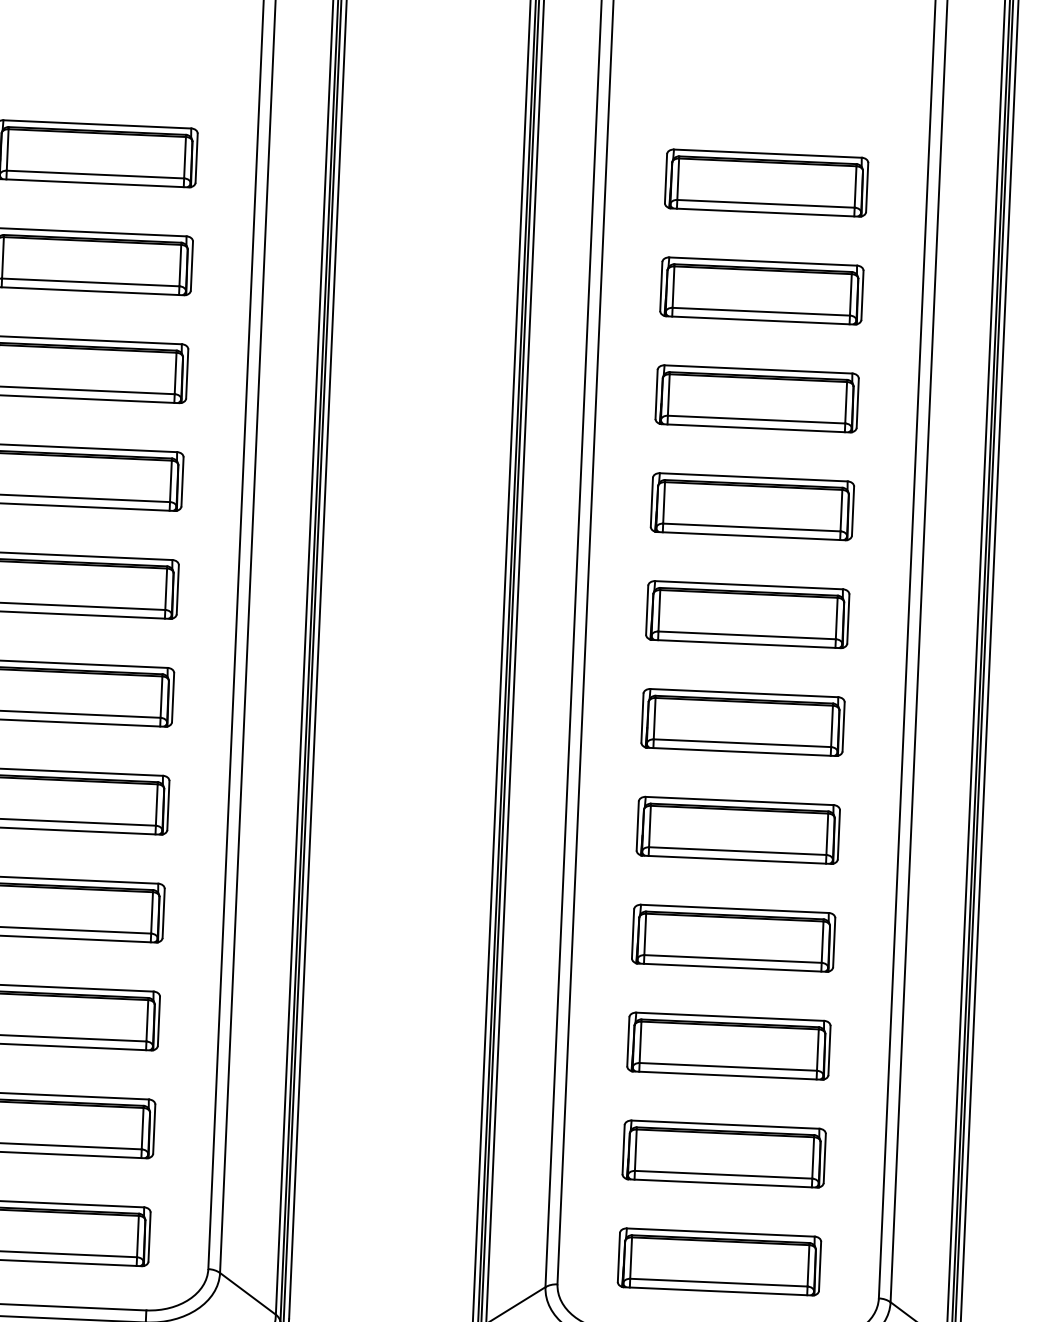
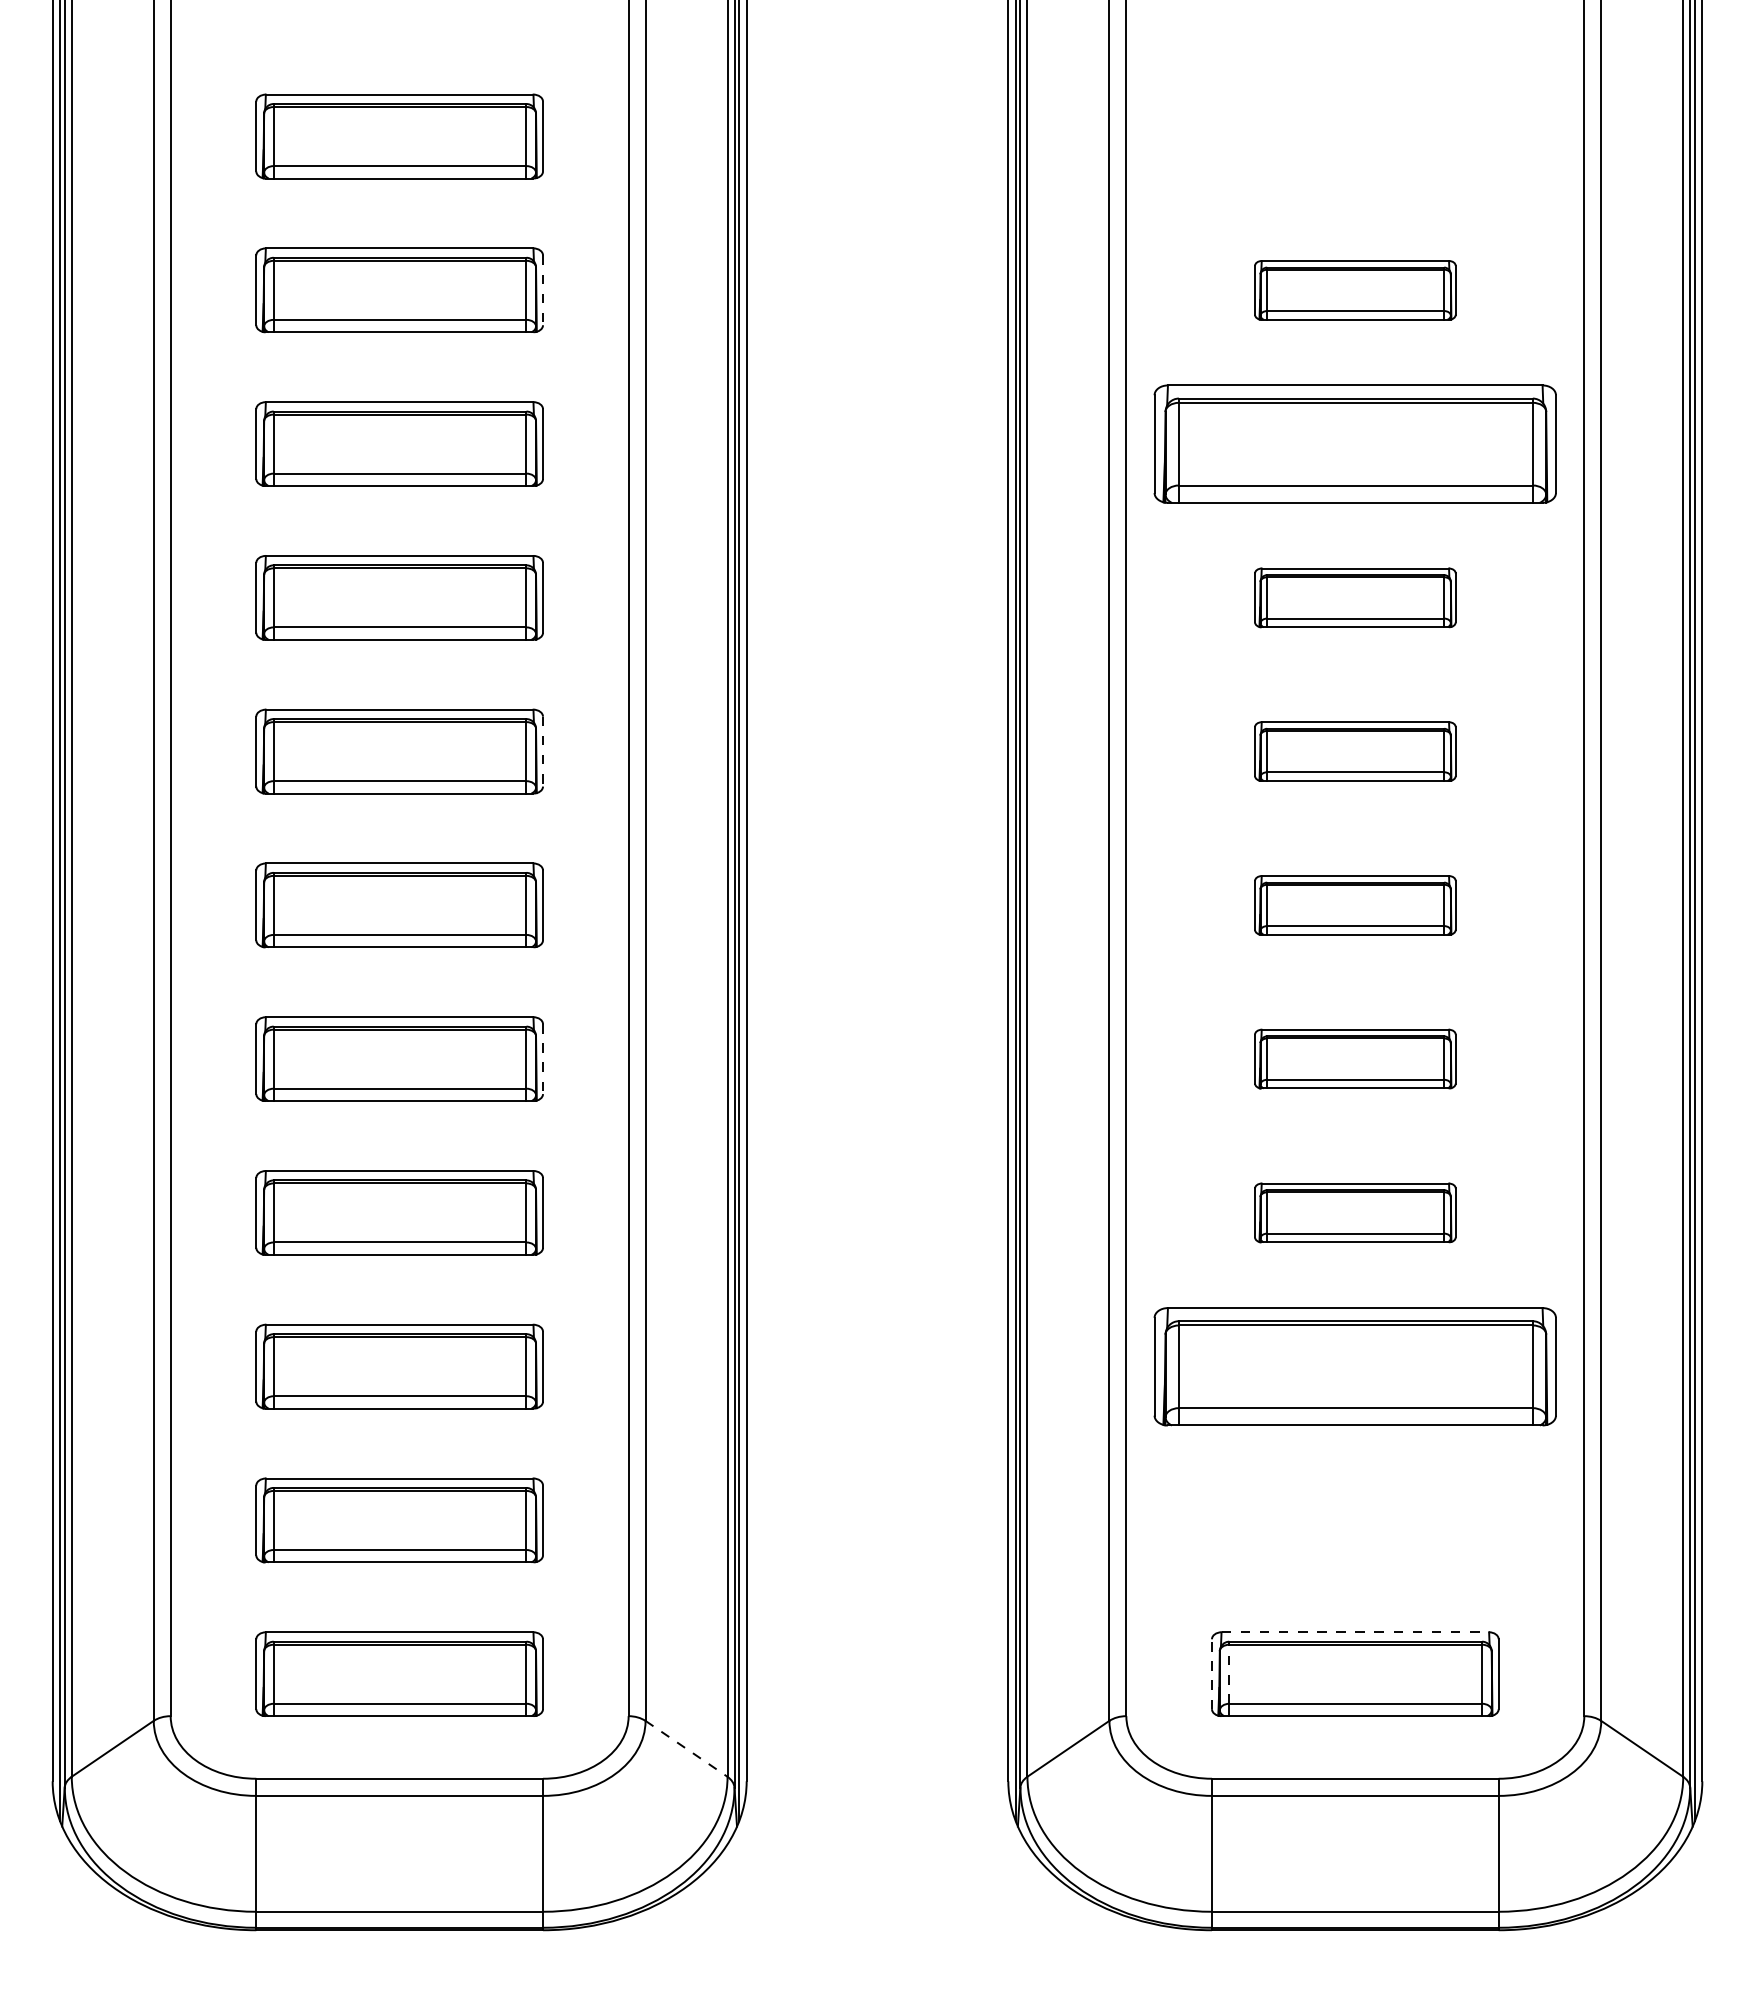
part: (766, 183) -> (1355, 136), removed
line: (192, 266) -> (543, 290), solid -> dashed
part: (762, 291) -> (1355, 290), size x0.7
part: (757, 398) -> (1355, 443), size x1.4
part: (752, 506) -> (1355, 597), size x0.7
line: (178, 589) -> (543, 751), solid -> dashed
part: (747, 614) -> (1355, 751), size x0.7
part: (743, 722) -> (1355, 905), size x0.7
line: (168, 805) -> (543, 1059), solid -> dashed
part: (738, 829) -> (1355, 1058), size x0.7
part: (733, 938) -> (1355, 1212), size x0.7
part: (729, 1046) -> (1355, 1366), size x1.4
part: (724, 1154) -> (1355, 1520), removed
line: (720, 1232) -> (1355, 1632), solid -> dashed
line: (618, 1257) -> (1211, 1674), solid -> dashed
line: (631, 1257) -> (1229, 1673), solid -> dashed
line: (247, 1293) -> (686, 1748), solid -> dashed

